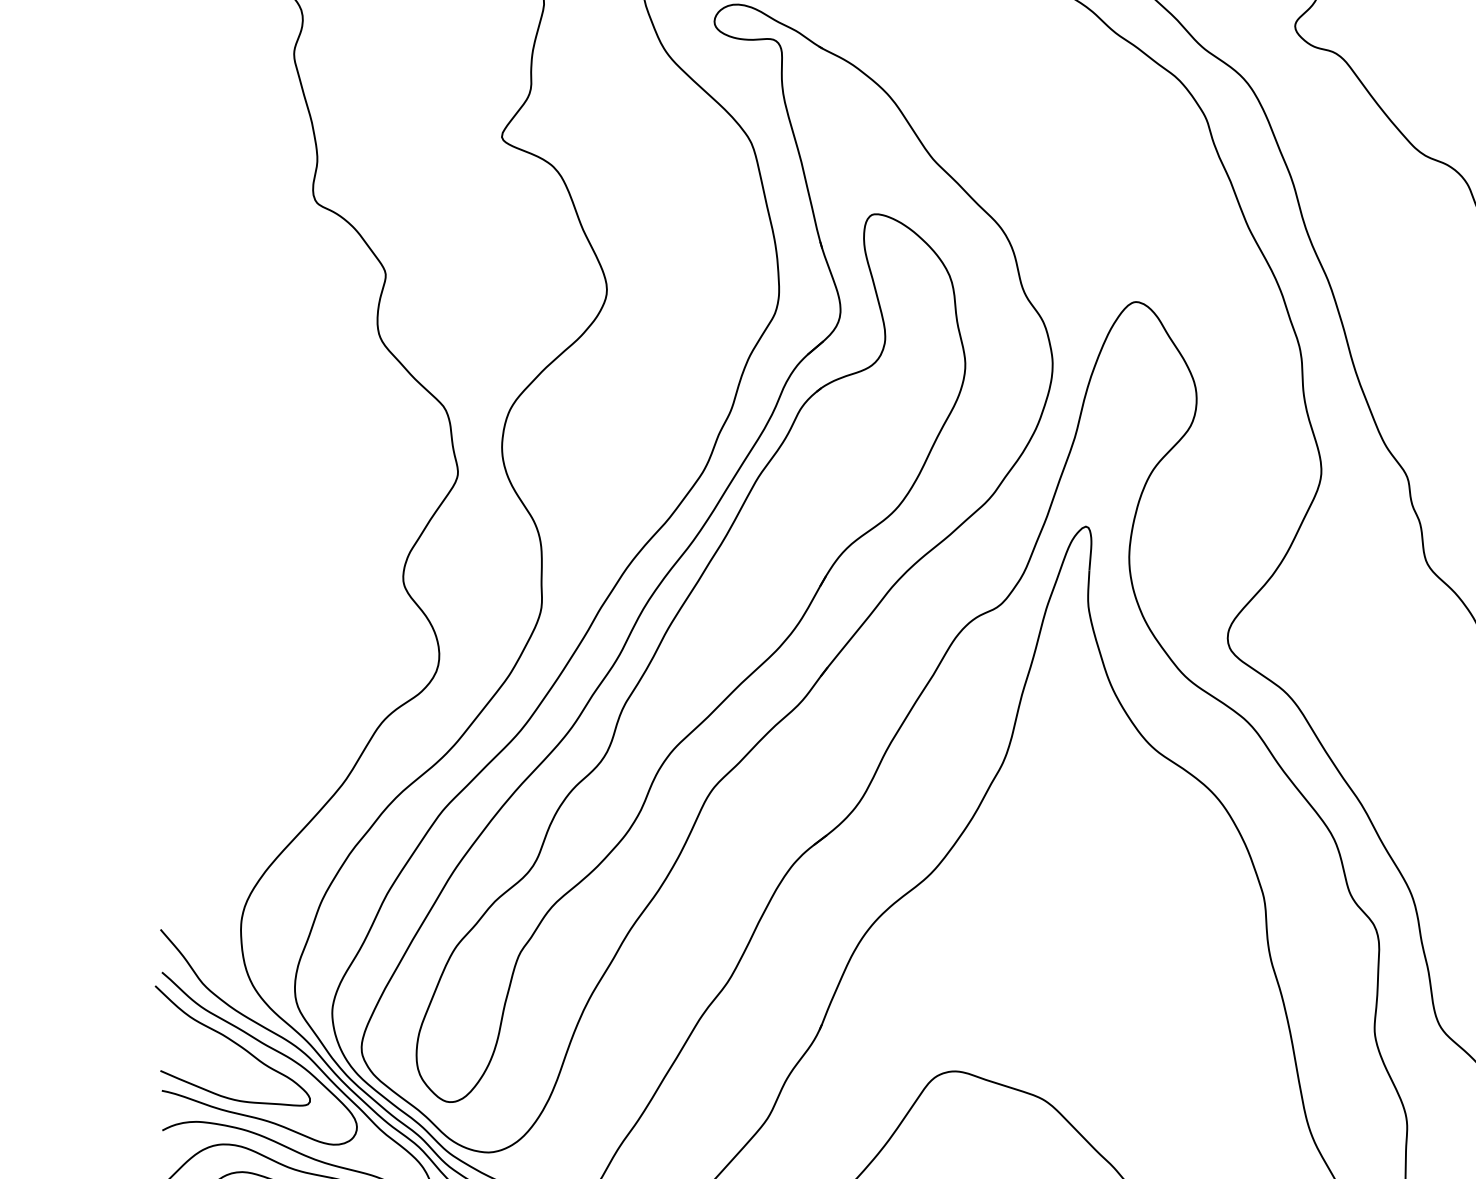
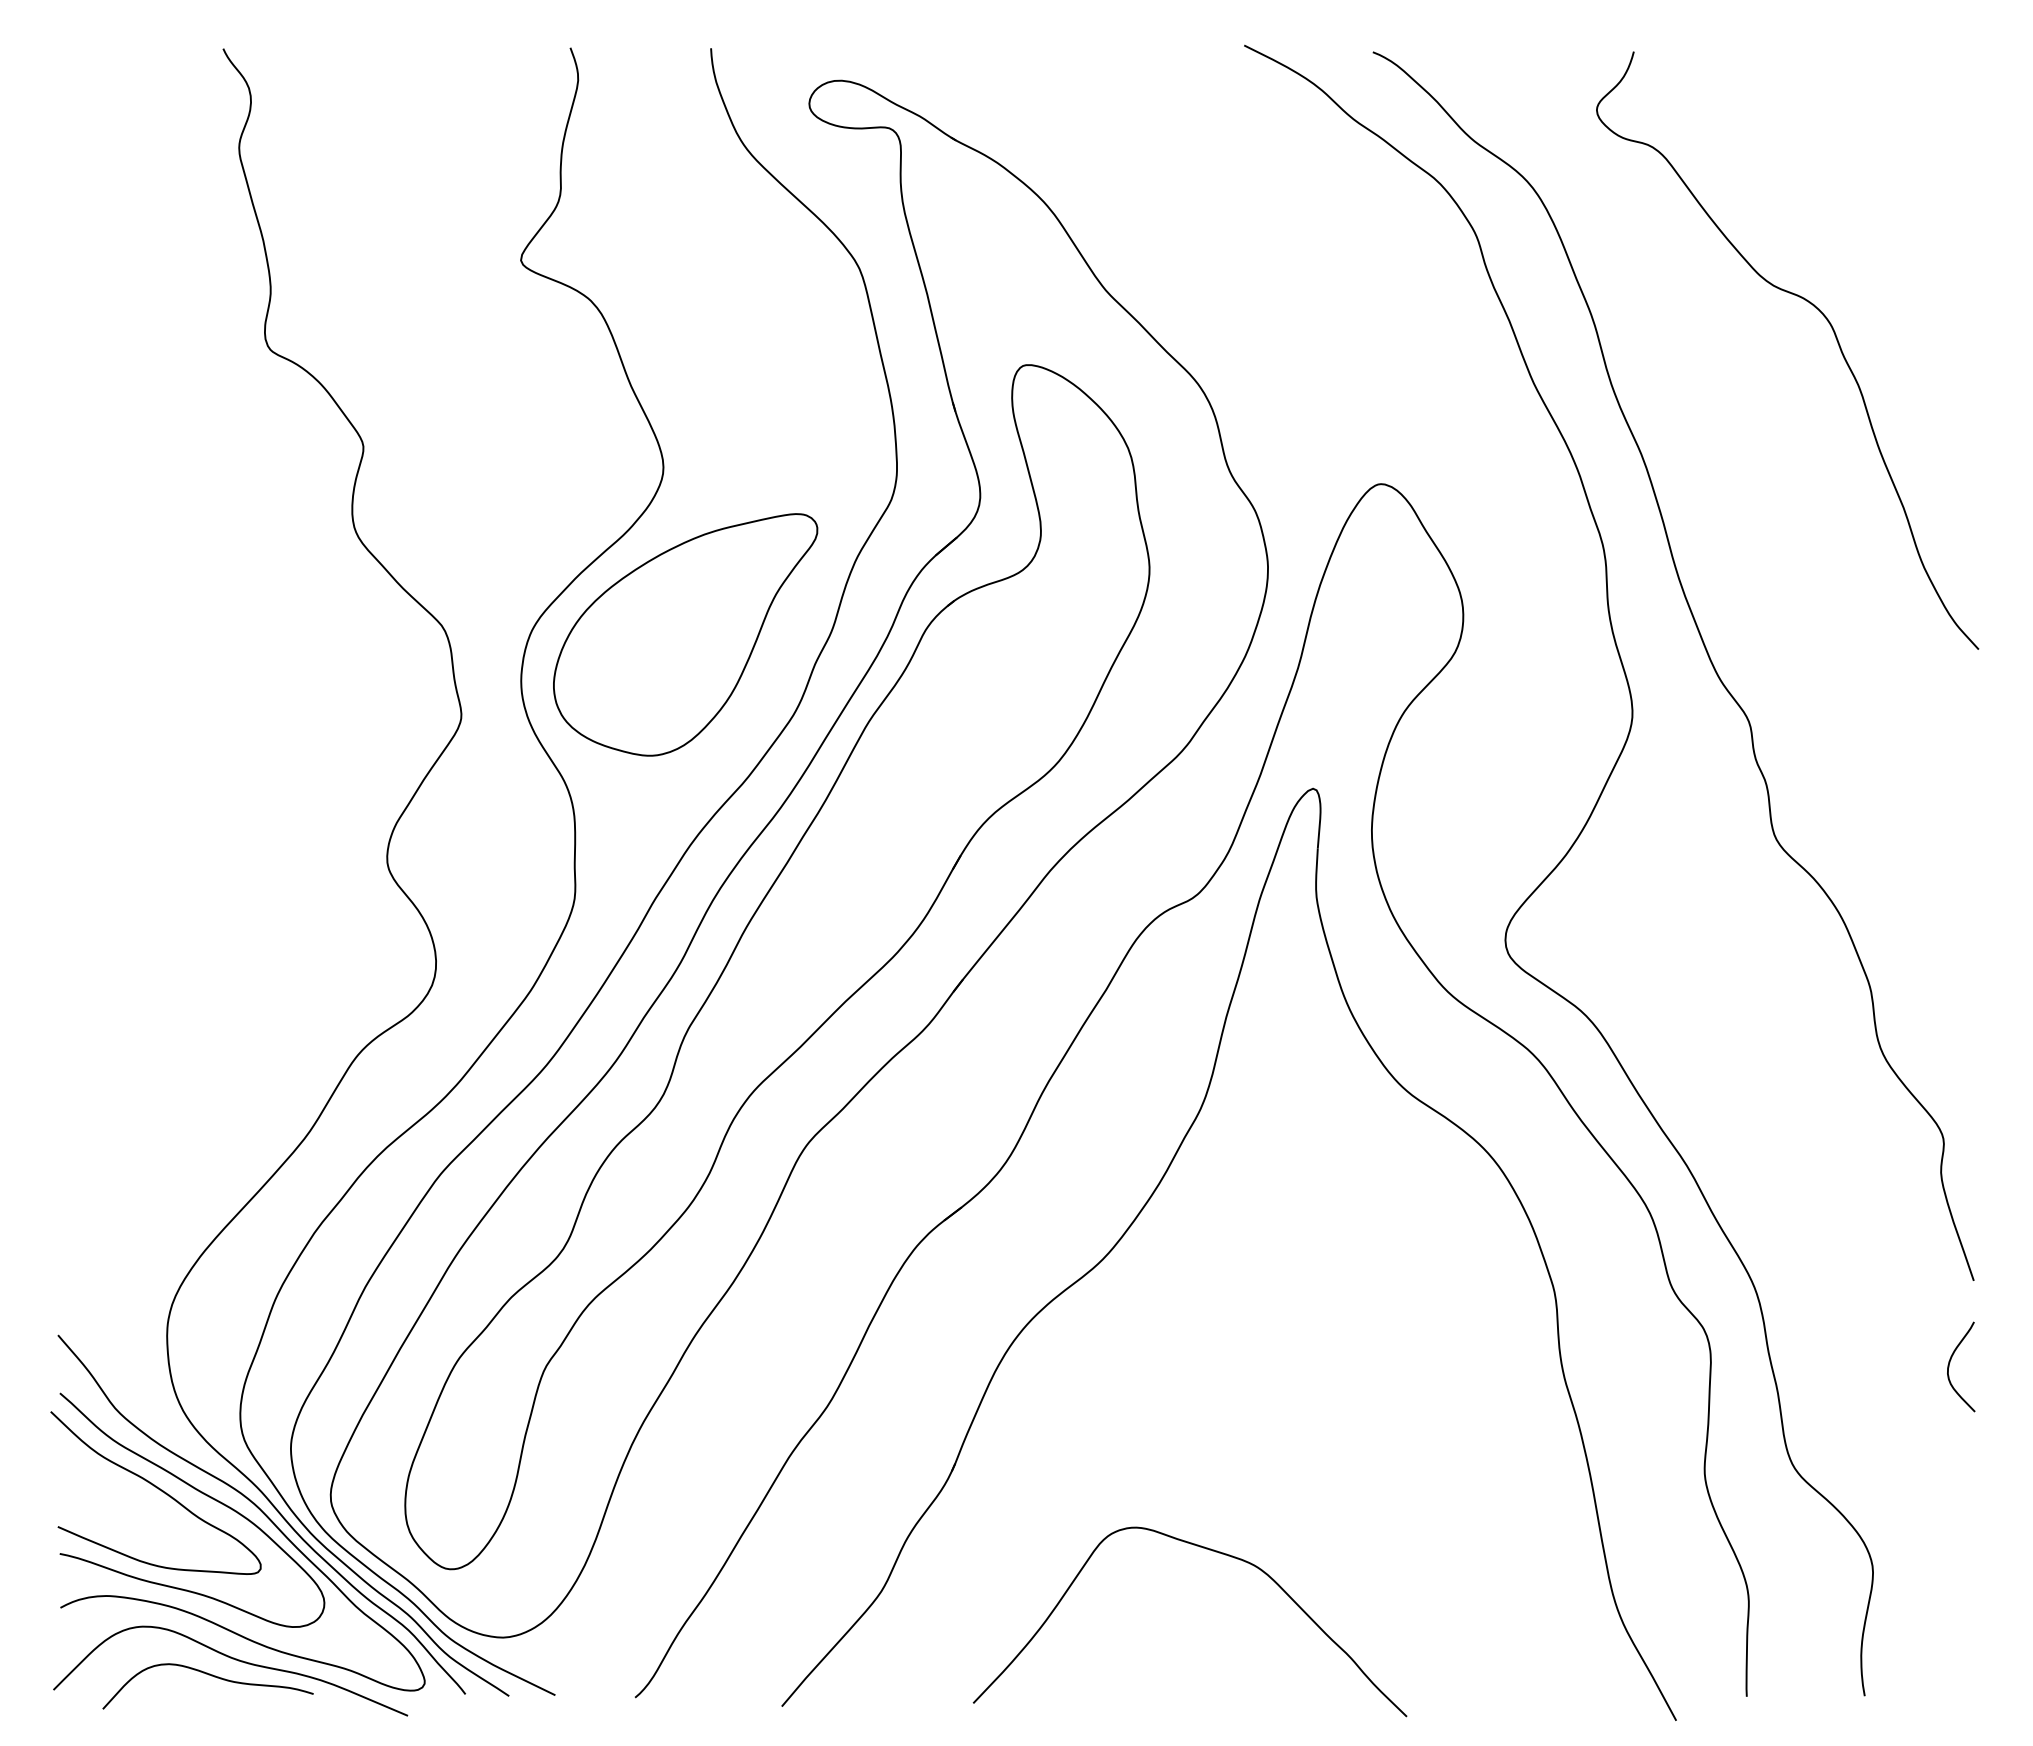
part: (623, 412) -> (685, 634), added

